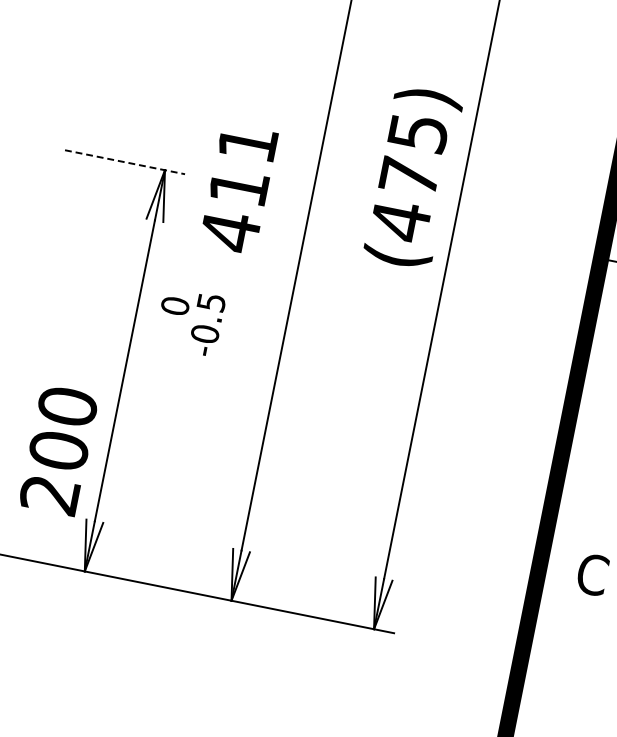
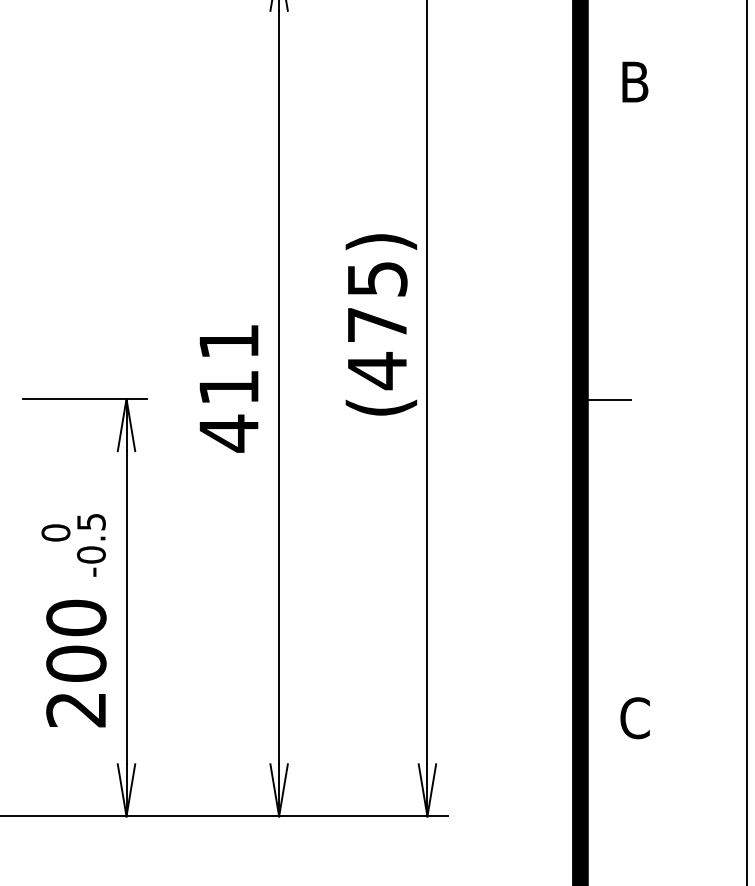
line: (125, 162) -> (85, 399), dashed -> solid
text: (413, 177) -> (381, 324), moved
text: (238, 188) -> (228, 388), moved
text: (189, 321) -> (73, 545), moved
text: (59, 450) -> (76, 663), moved

